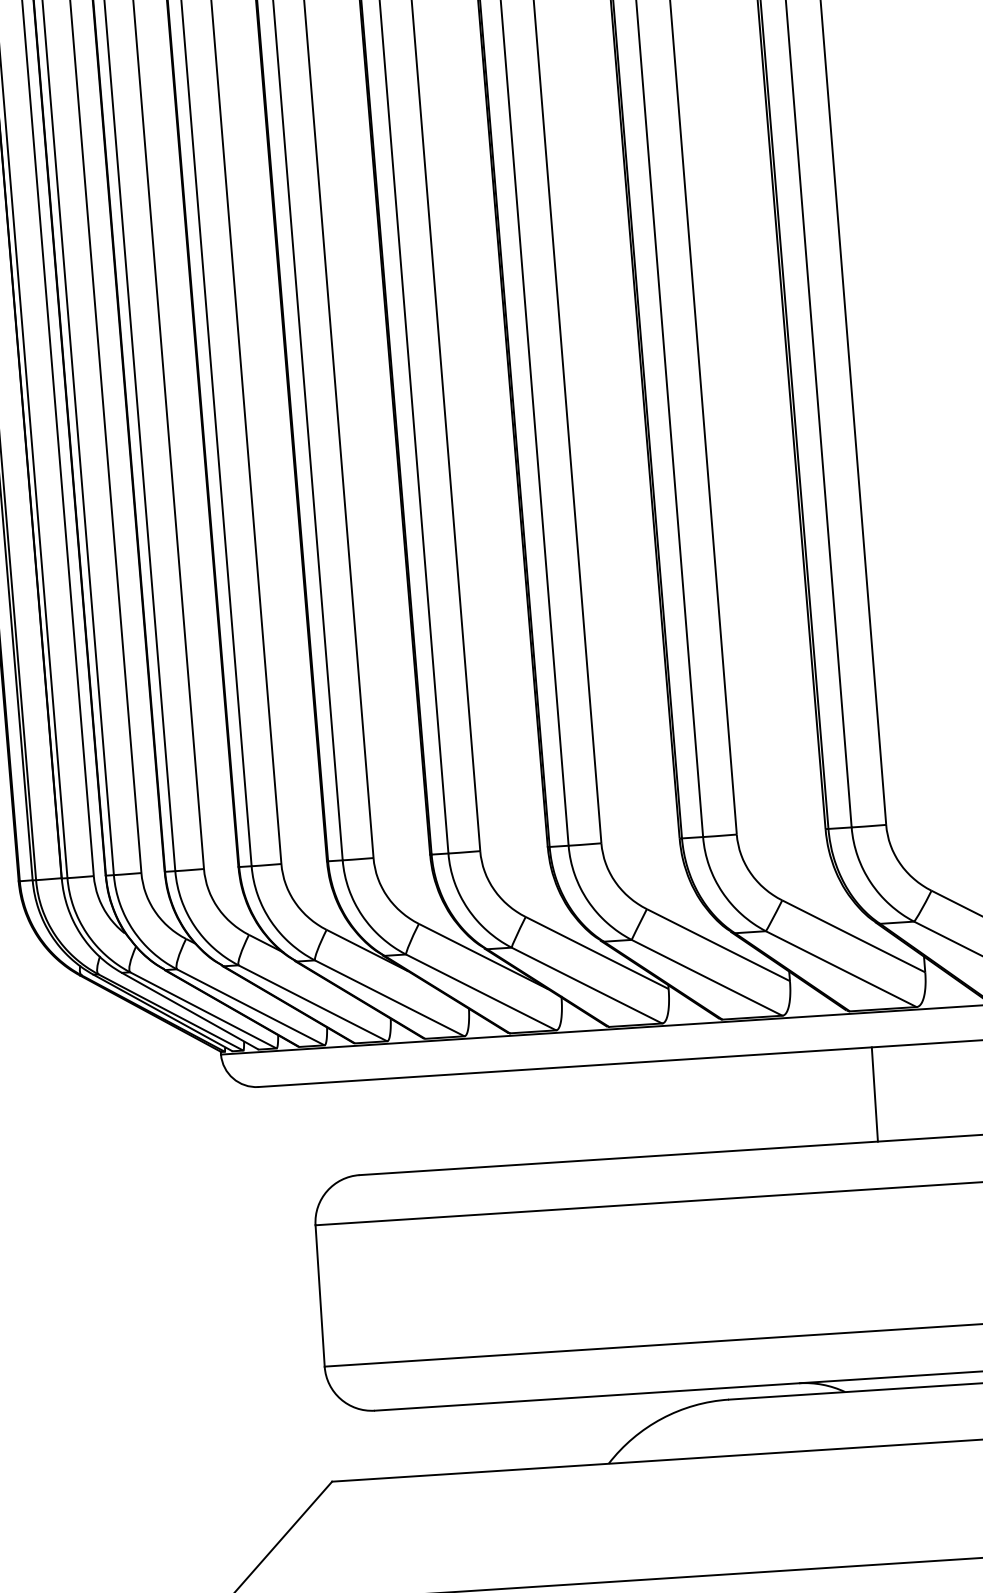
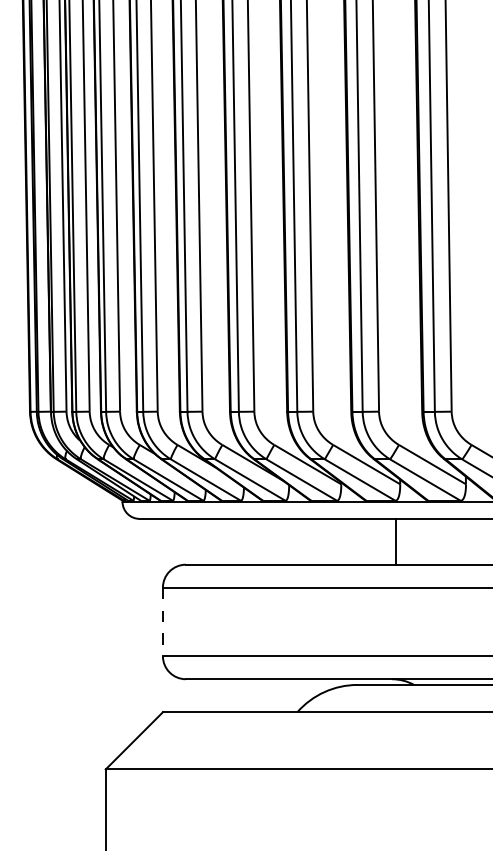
line: (874, 1093) -> (395, 541), moved
line: (319, 1297) -> (162, 622), solid -> dashed

